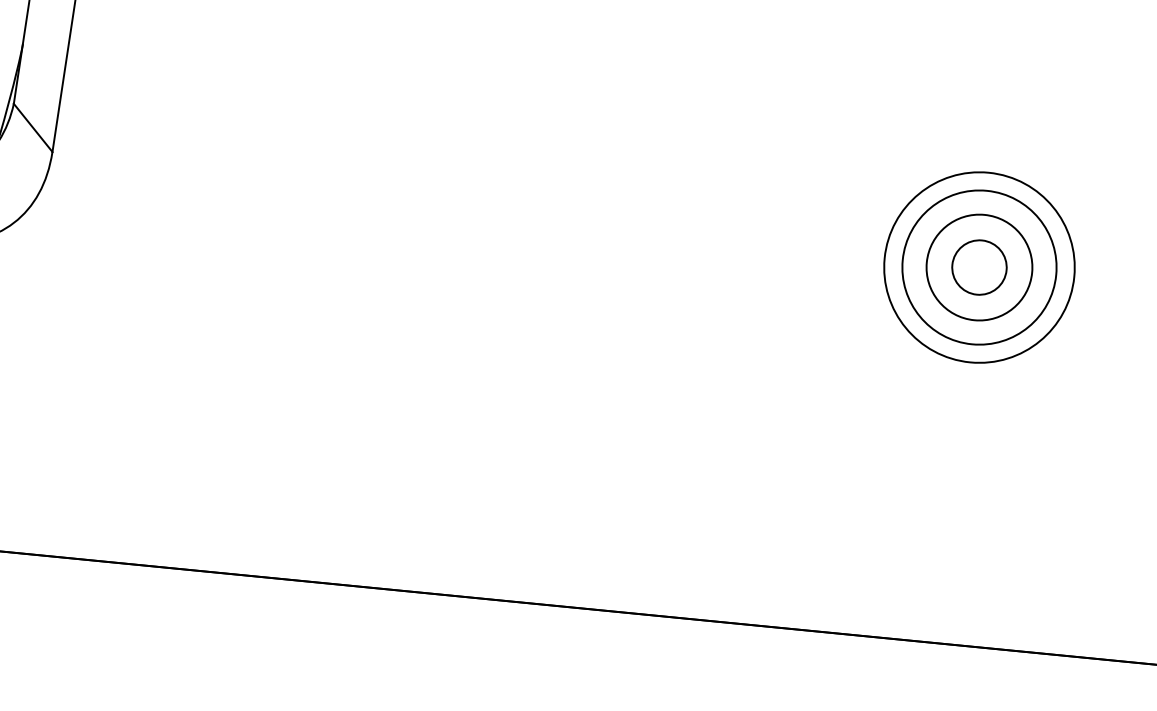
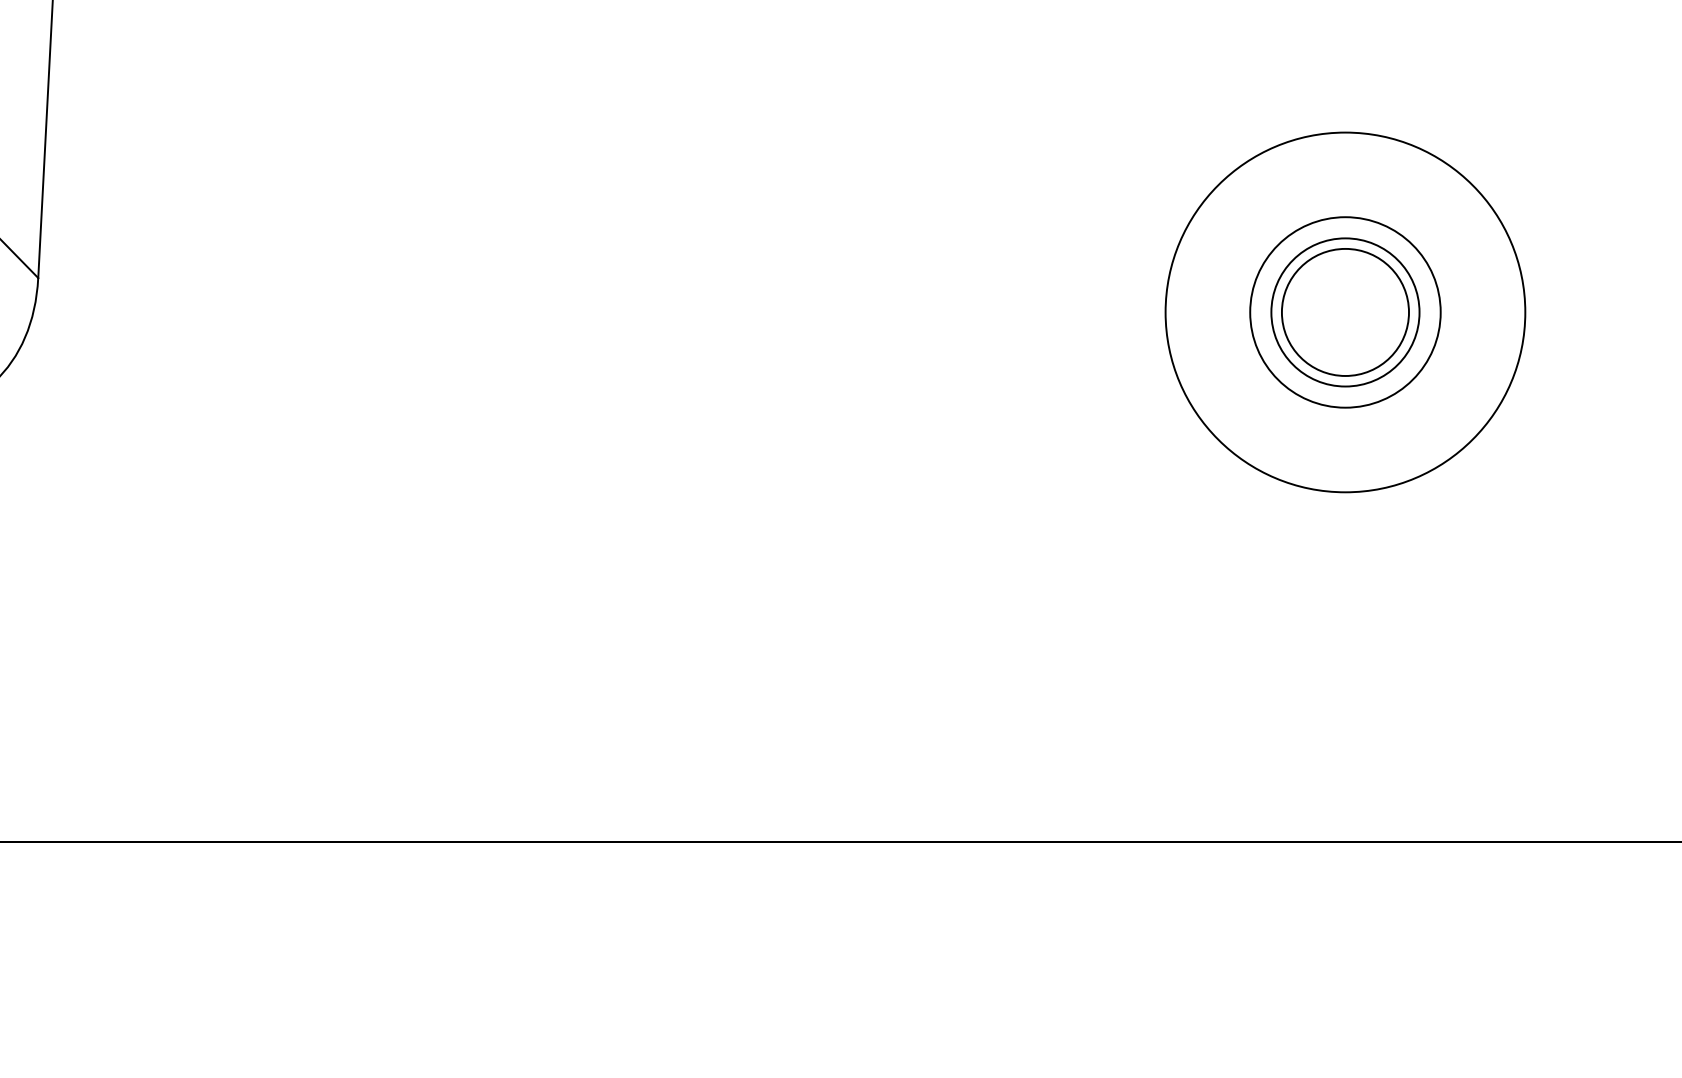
circle: (979, 266) -> (1345, 311), size x1.67
circle: (979, 267) -> (1345, 312), size x0.71
circle: (979, 267) -> (1345, 312), size x1.67

